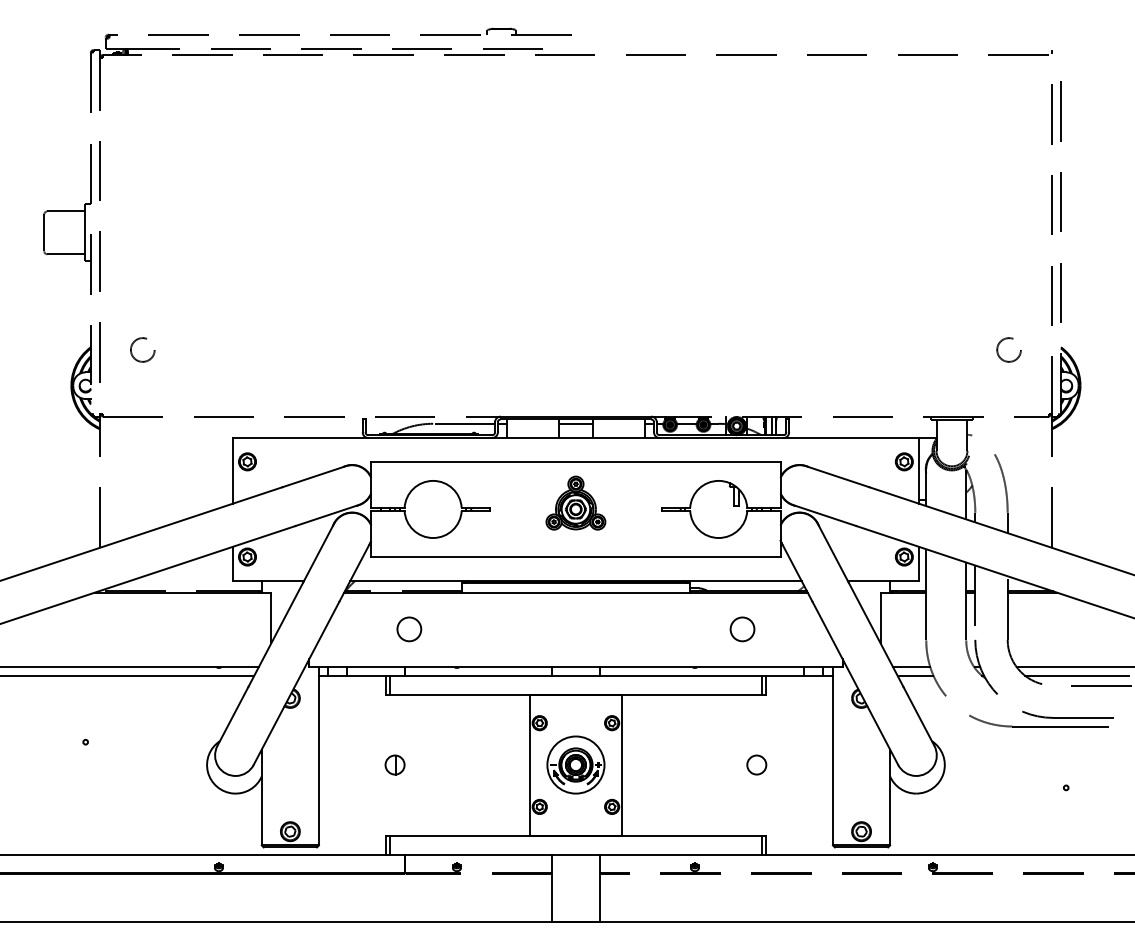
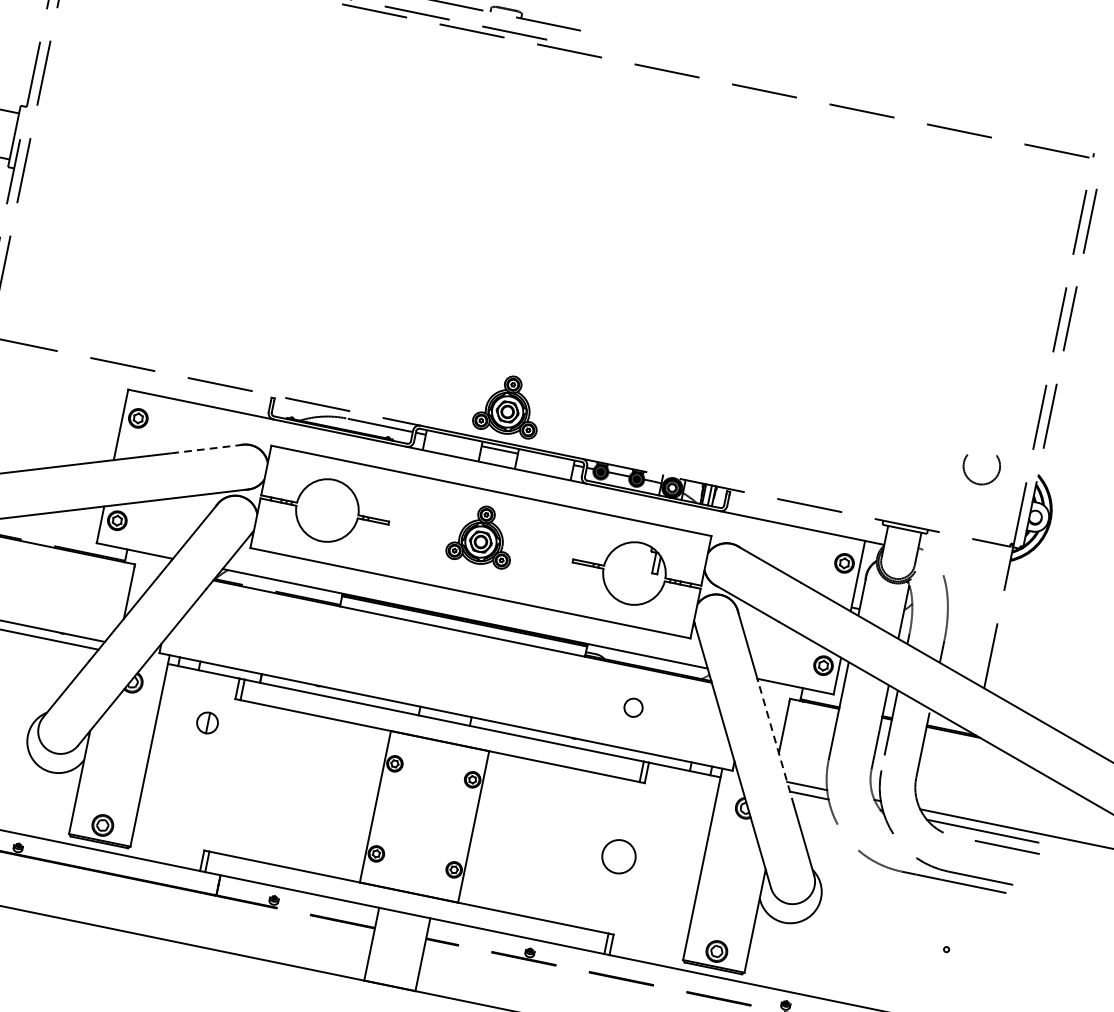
circle: (142, 349) -> (50, 274), removed
circle: (1008, 349) -> (981, 465), size x1.4
part: (575, 381) -> (508, 404), added
line: (313, 476) -> (206, 448), solid -> dashed
circle: (409, 629) -> (275, 634), removed
circle: (742, 629) -> (633, 707), size x0.7
line: (876, 634) -> (776, 742), solid -> dashed
part: (394, 764) -> (207, 722), moved
part: (575, 764) -> (424, 816), removed
circle: (756, 764) -> (618, 856), size x1.6

